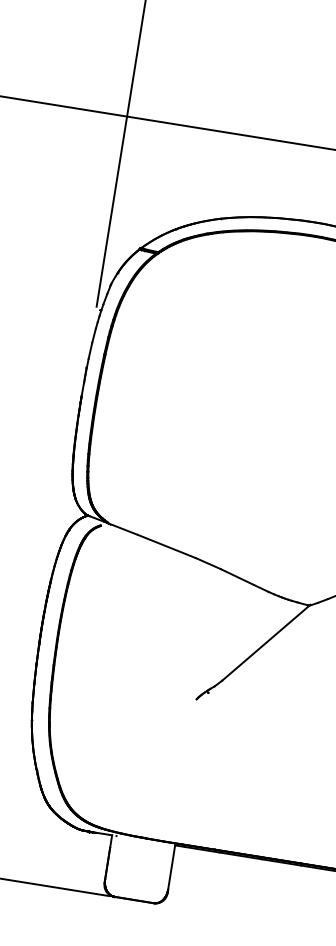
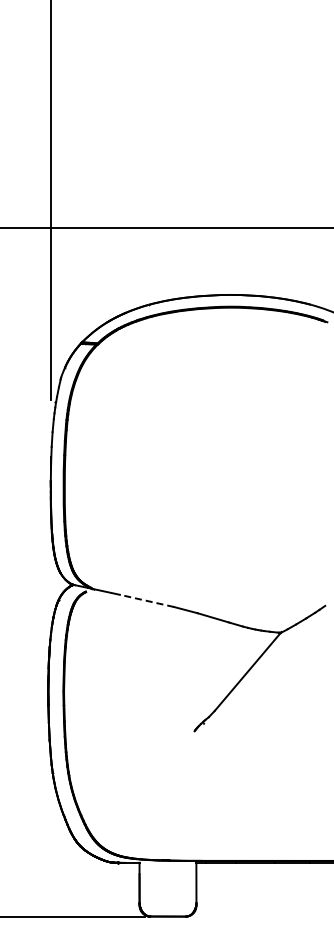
line: (166, 545) -> (146, 600), solid -> dashed

